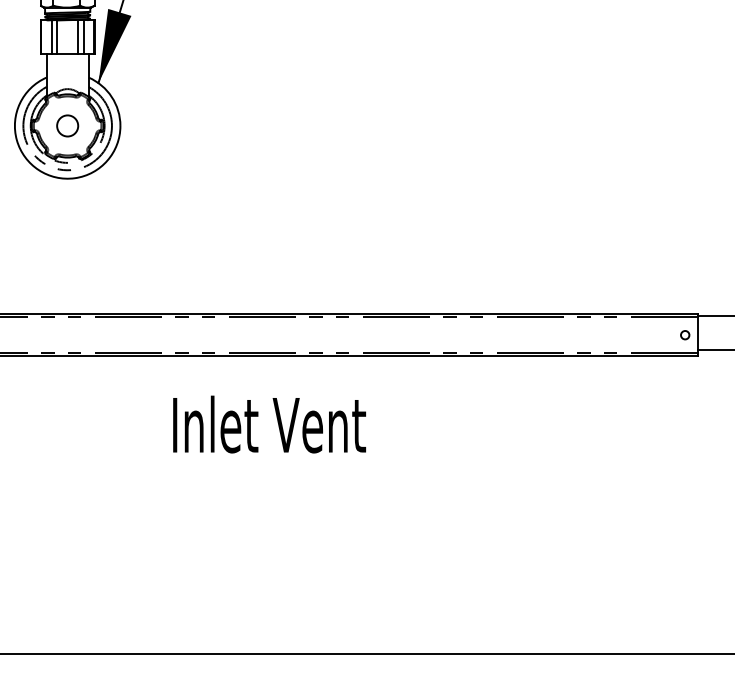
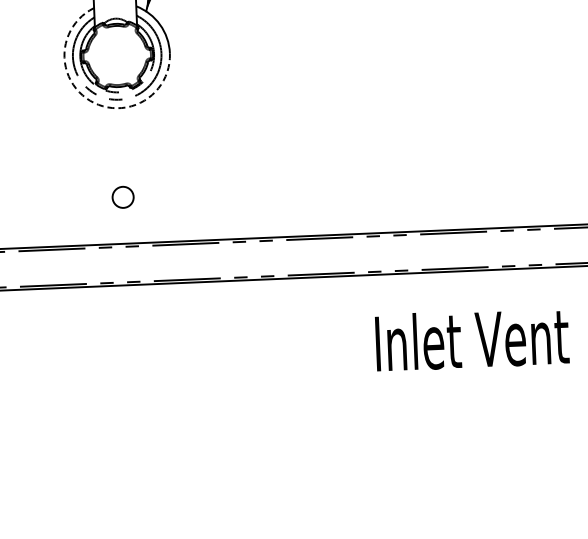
circle: (67, 125) -> (122, 196), moved
arc: (38, 170) -> (89, 101), solid -> dashed
text: (269, 424) -> (472, 339), moved

